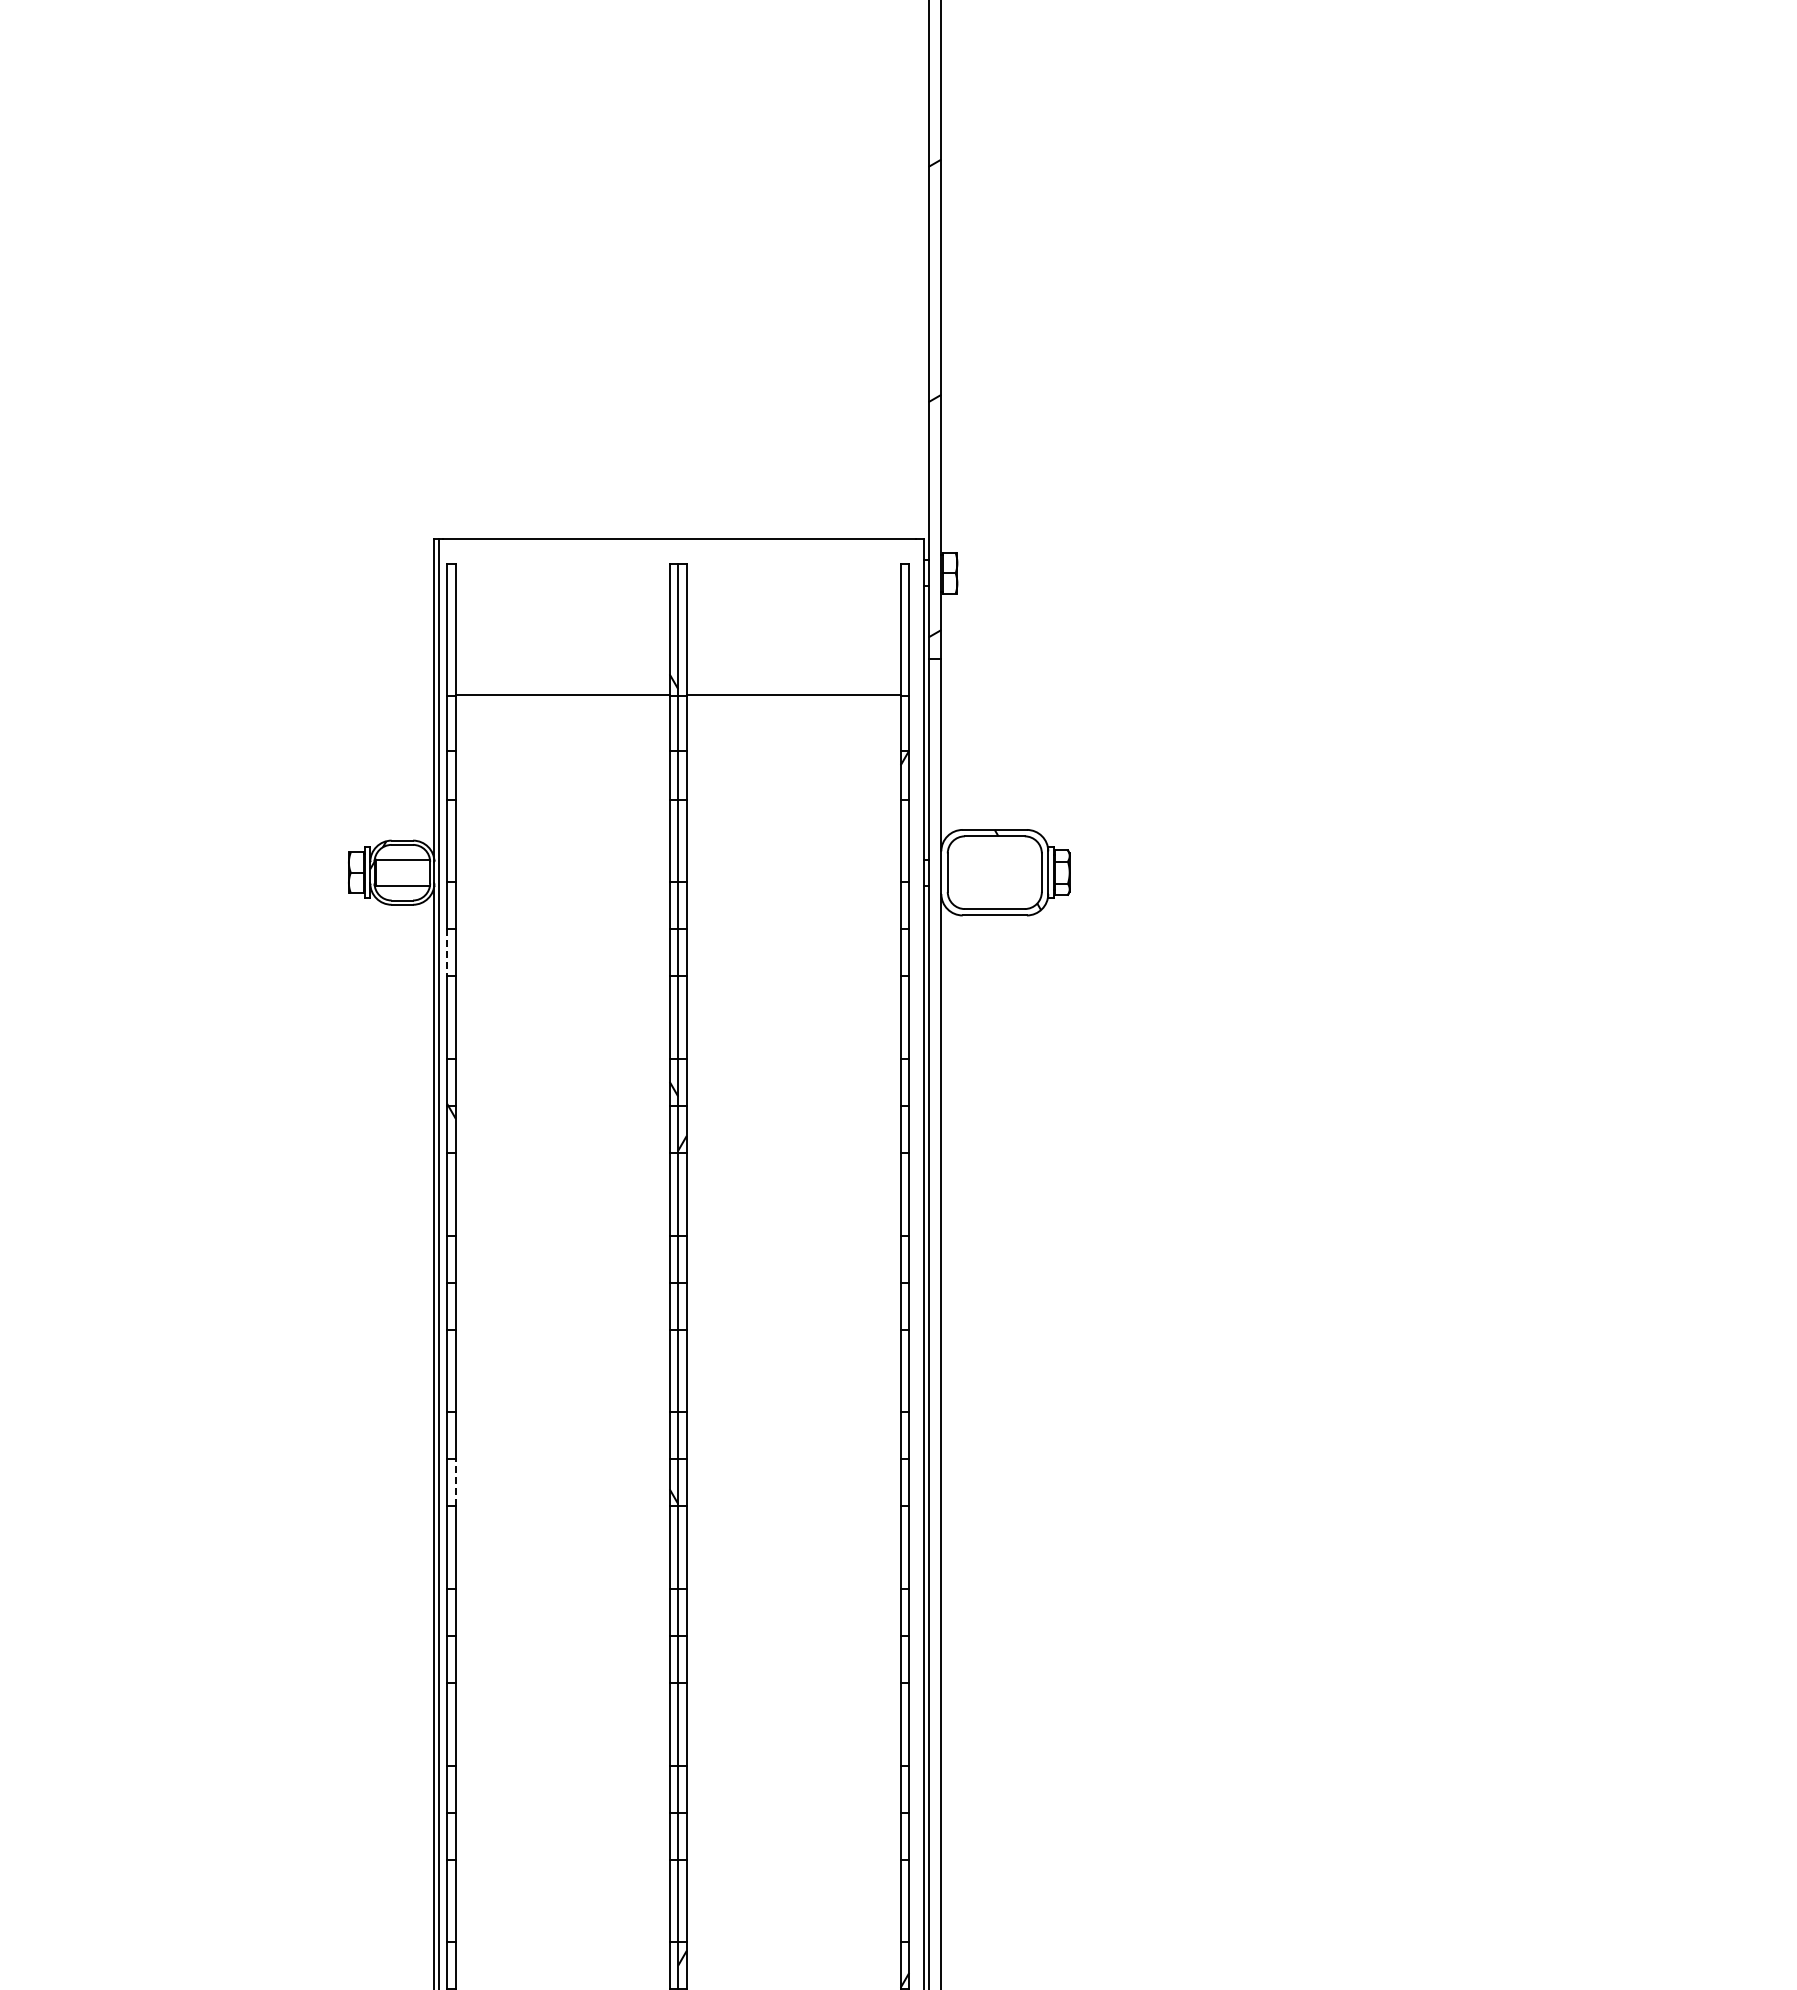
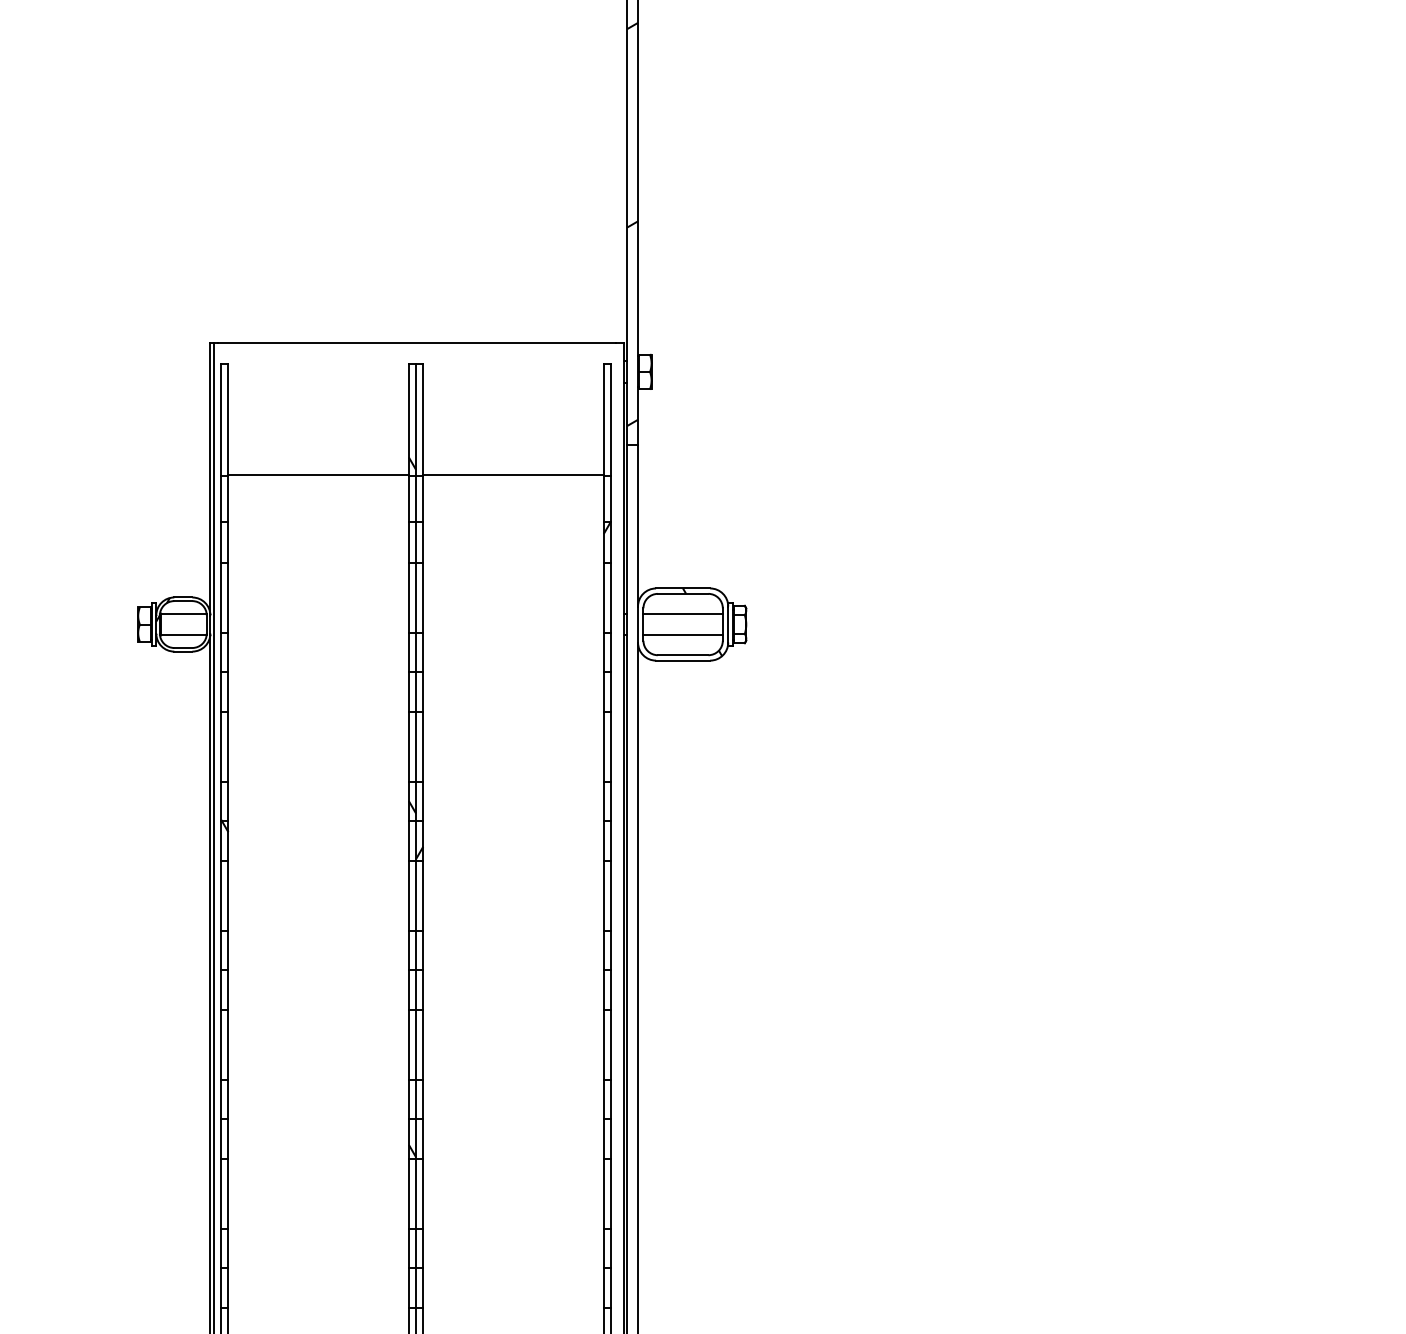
line: (994, 859) -> (682, 613), added
line: (994, 885) -> (682, 635), added
line: (447, 952) -> (221, 691), dashed -> solid
line: (455, 1482) -> (228, 1138), dashed -> solid

